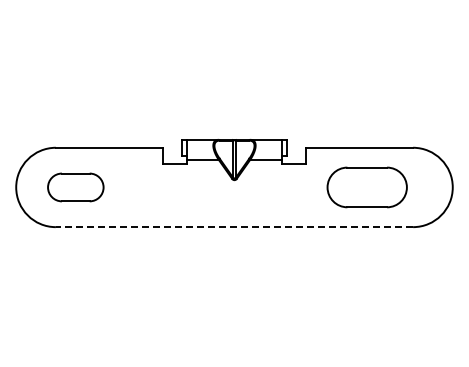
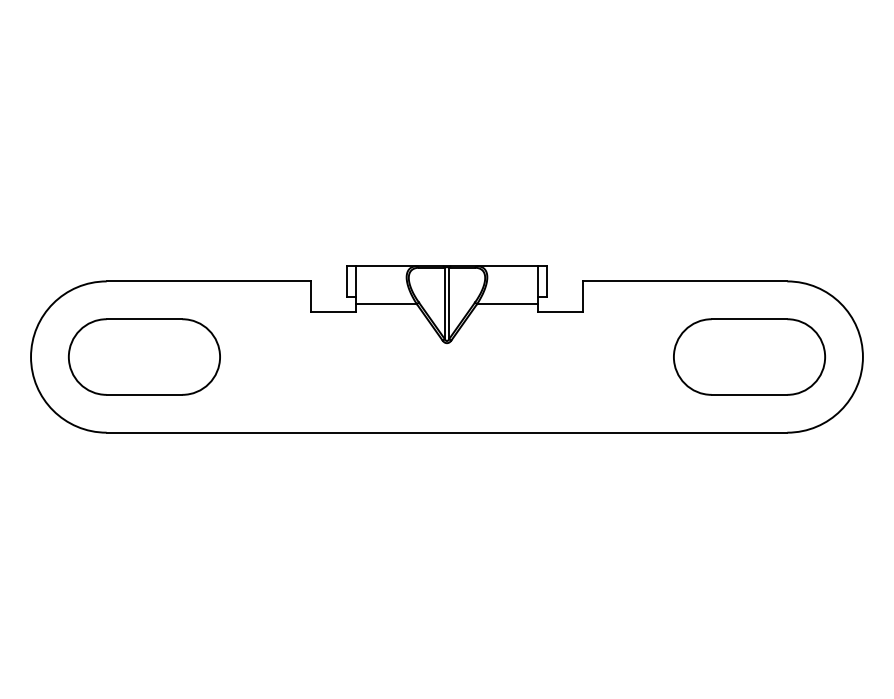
part: (75, 187) -> (143, 357), size x1.43
part: (366, 187) -> (748, 357), moved
line: (234, 227) -> (447, 433), dashed -> solid

